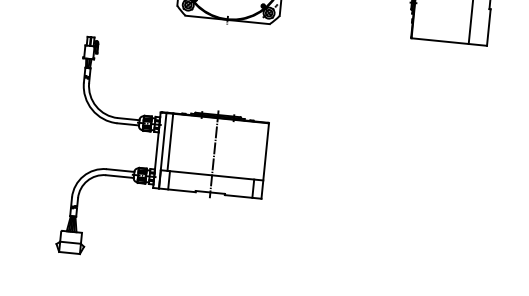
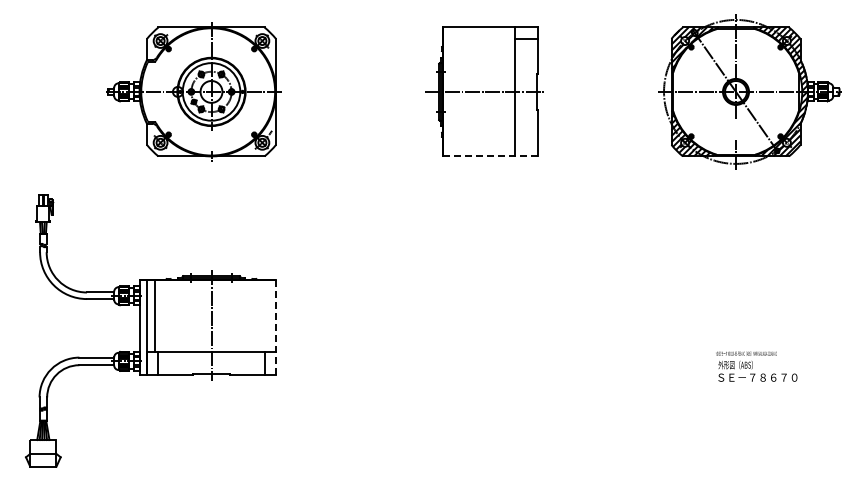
line: (449, 42) -> (490, 156), solid -> dashed
line: (265, 160) -> (276, 327), solid -> dashed

